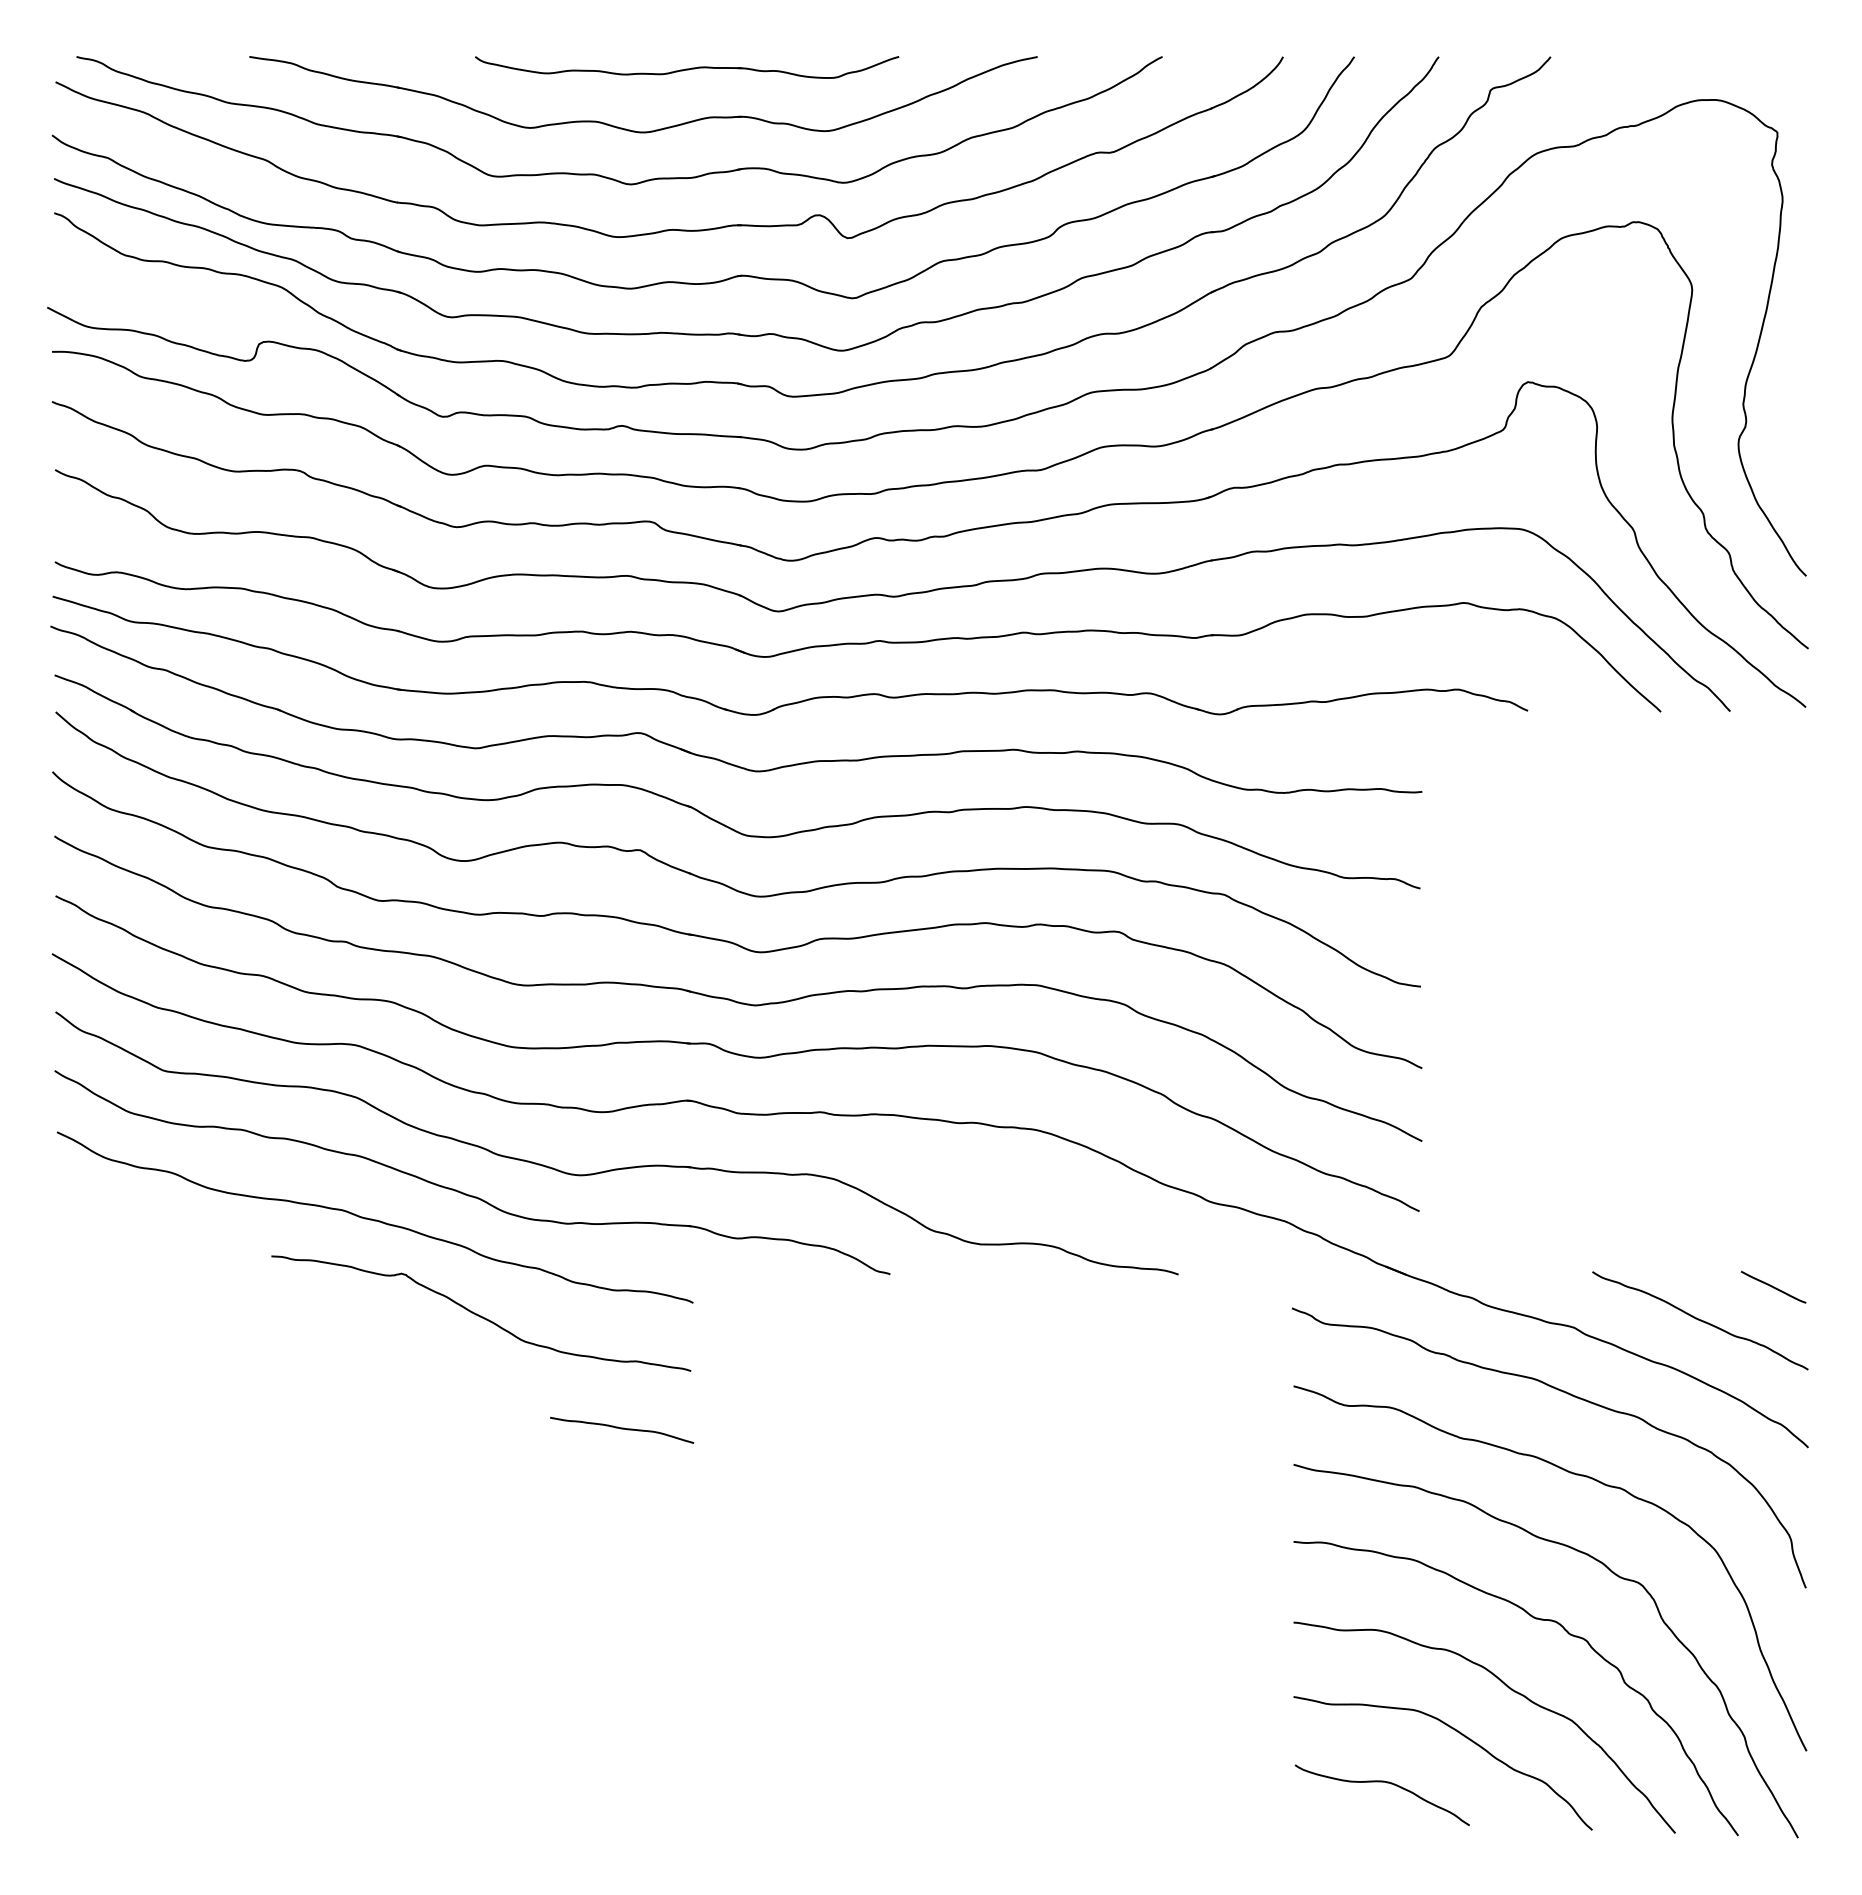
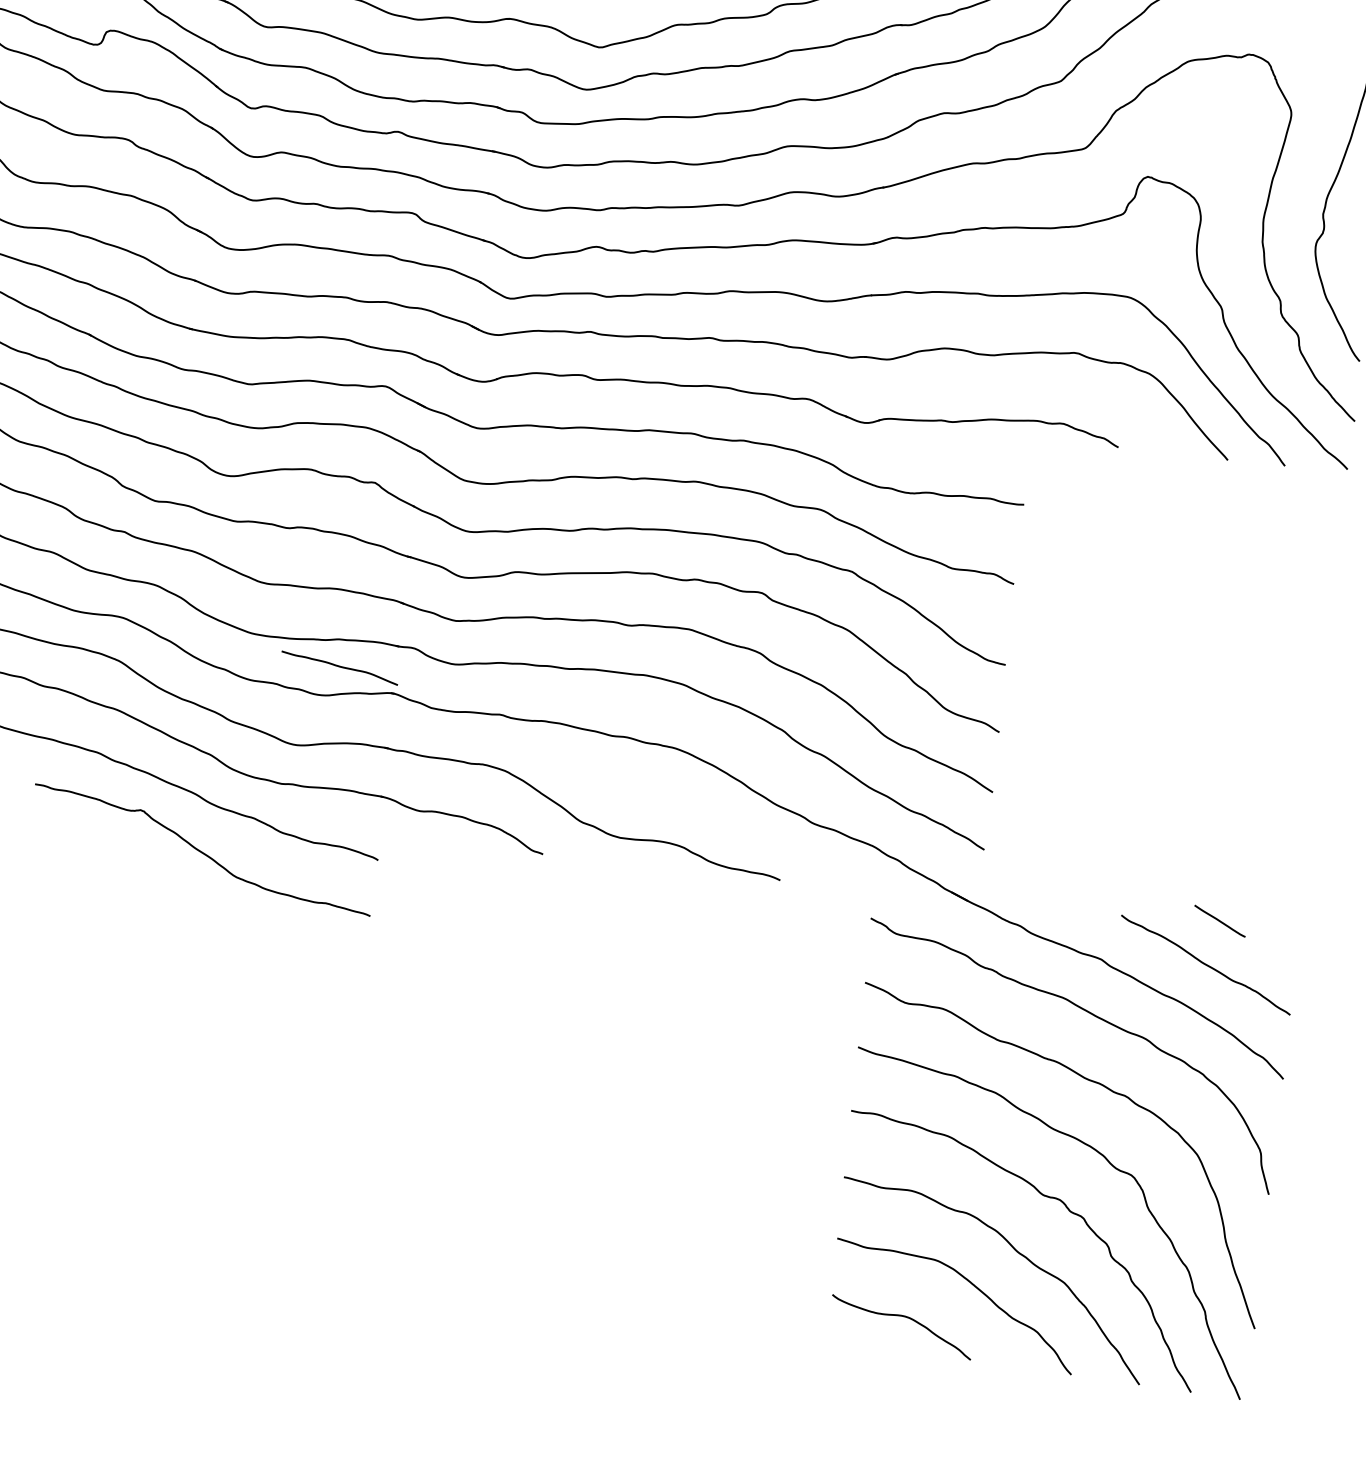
line: (1773, 1286) -> (1219, 920), moved
curve: (622, 1429) -> (340, 667), moved

